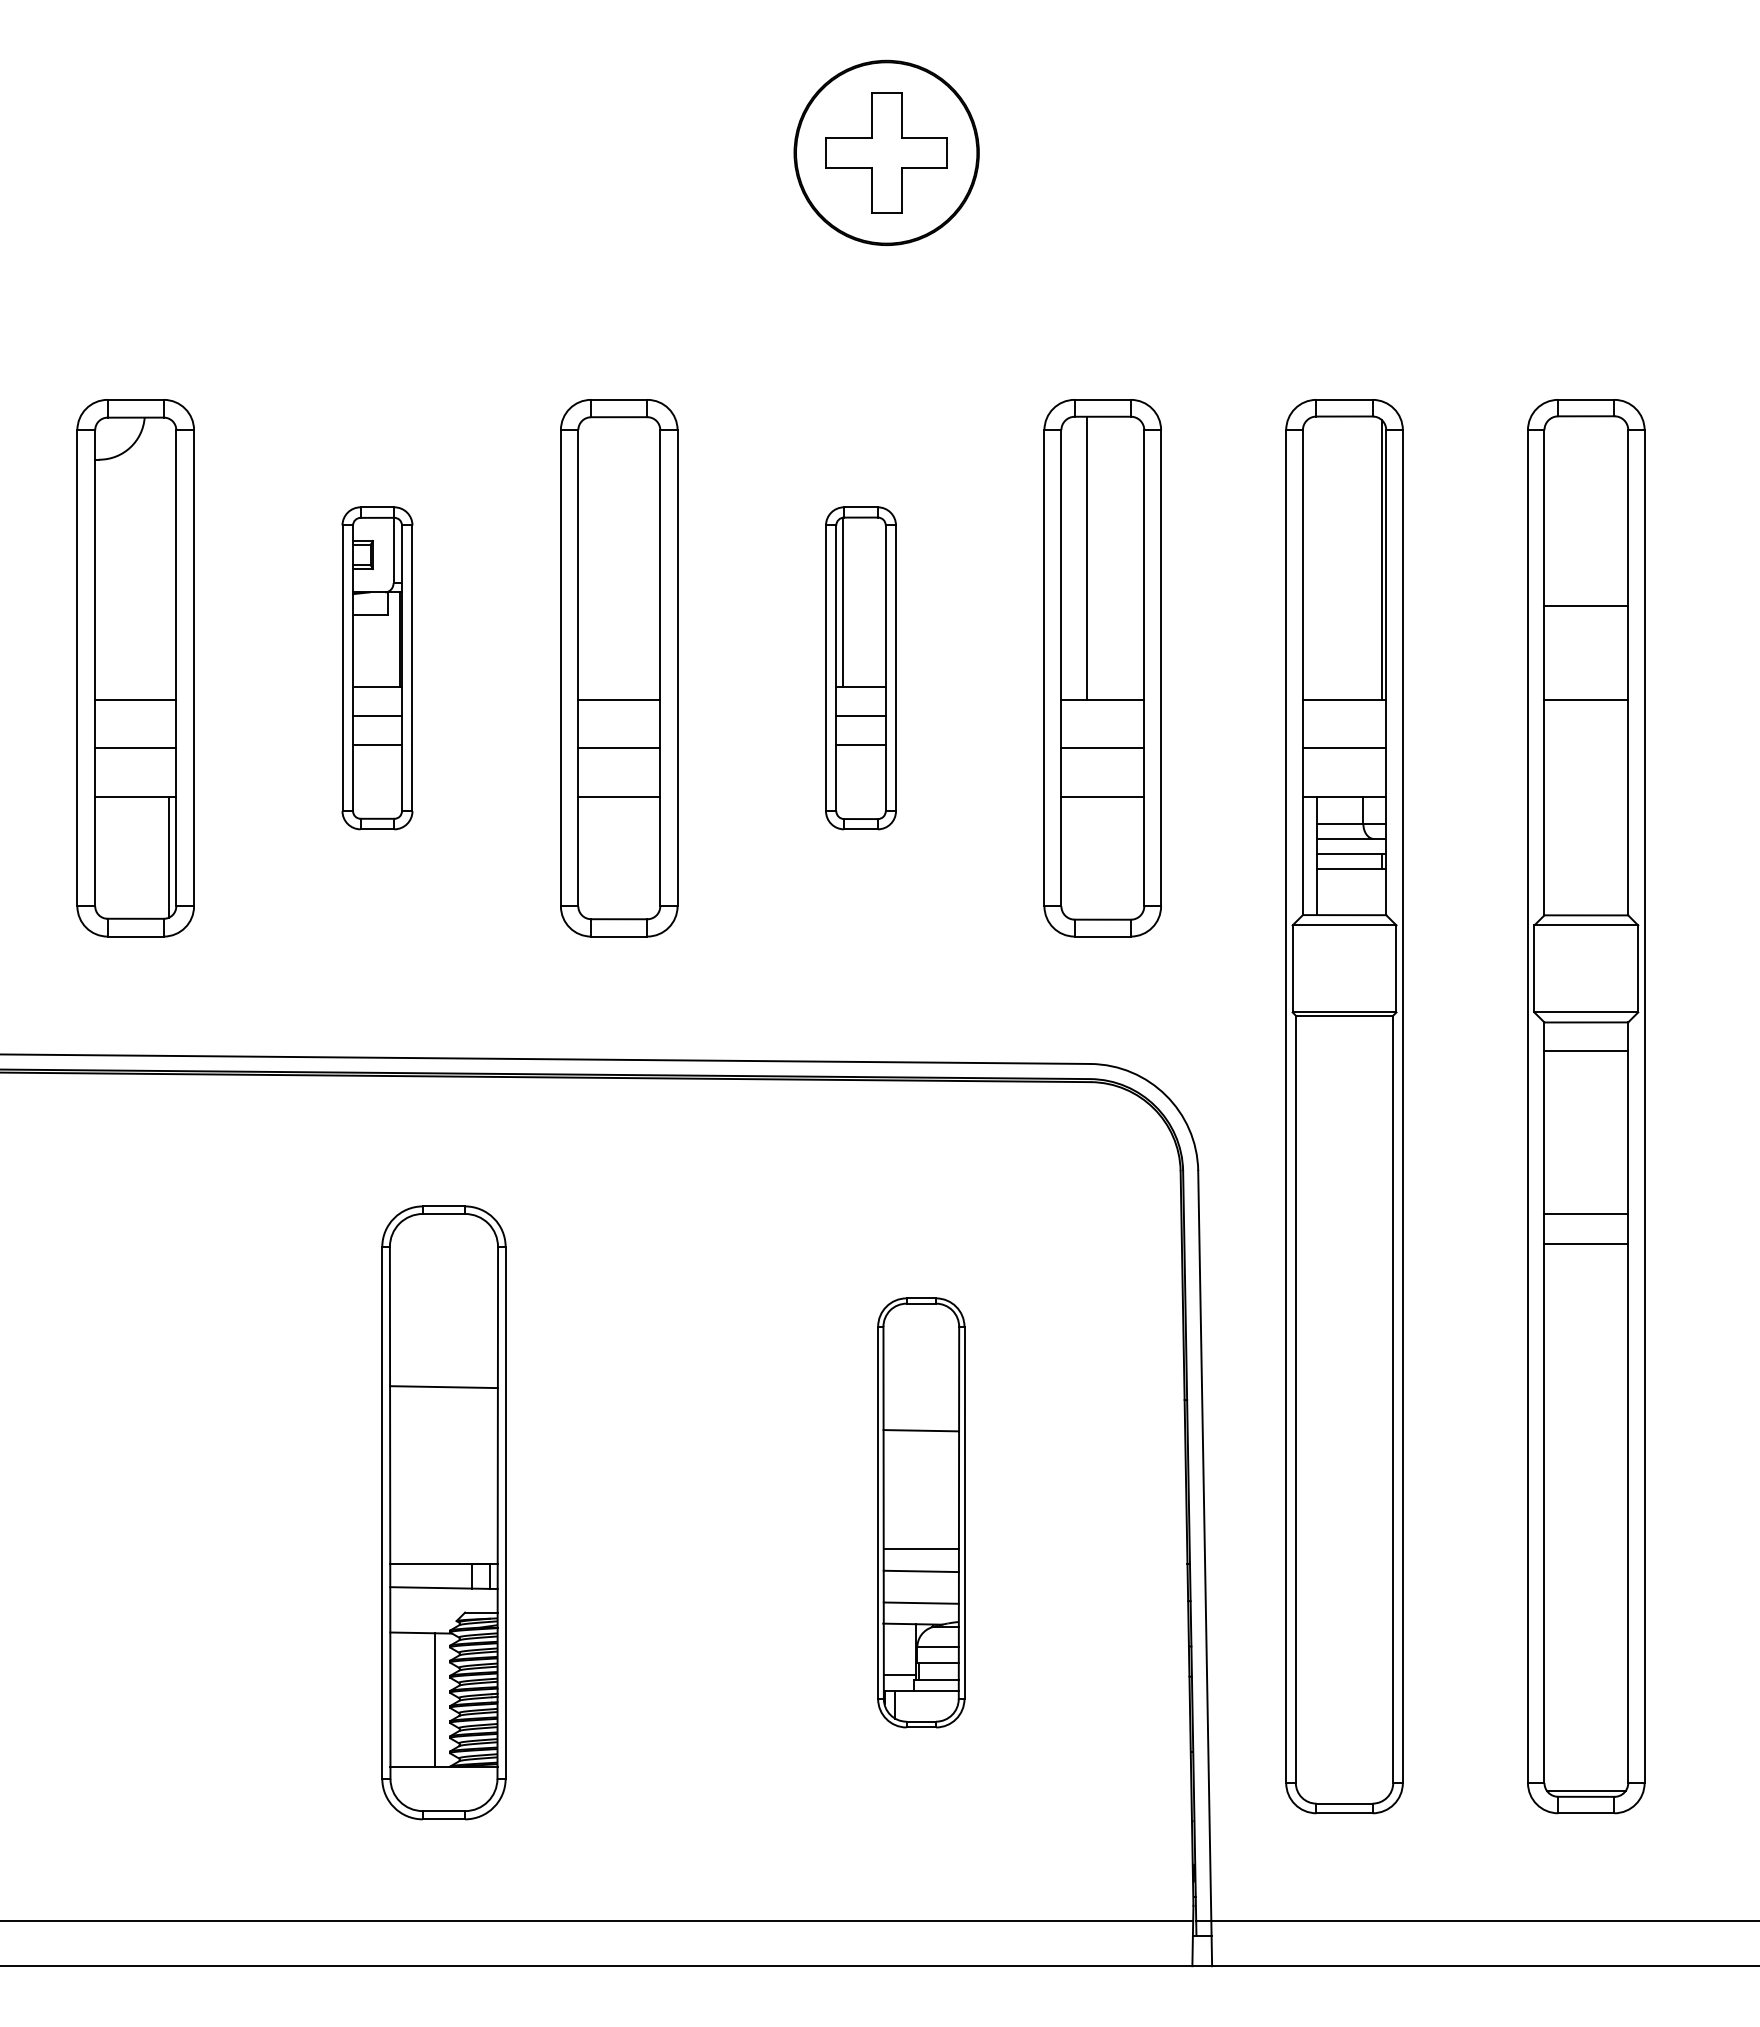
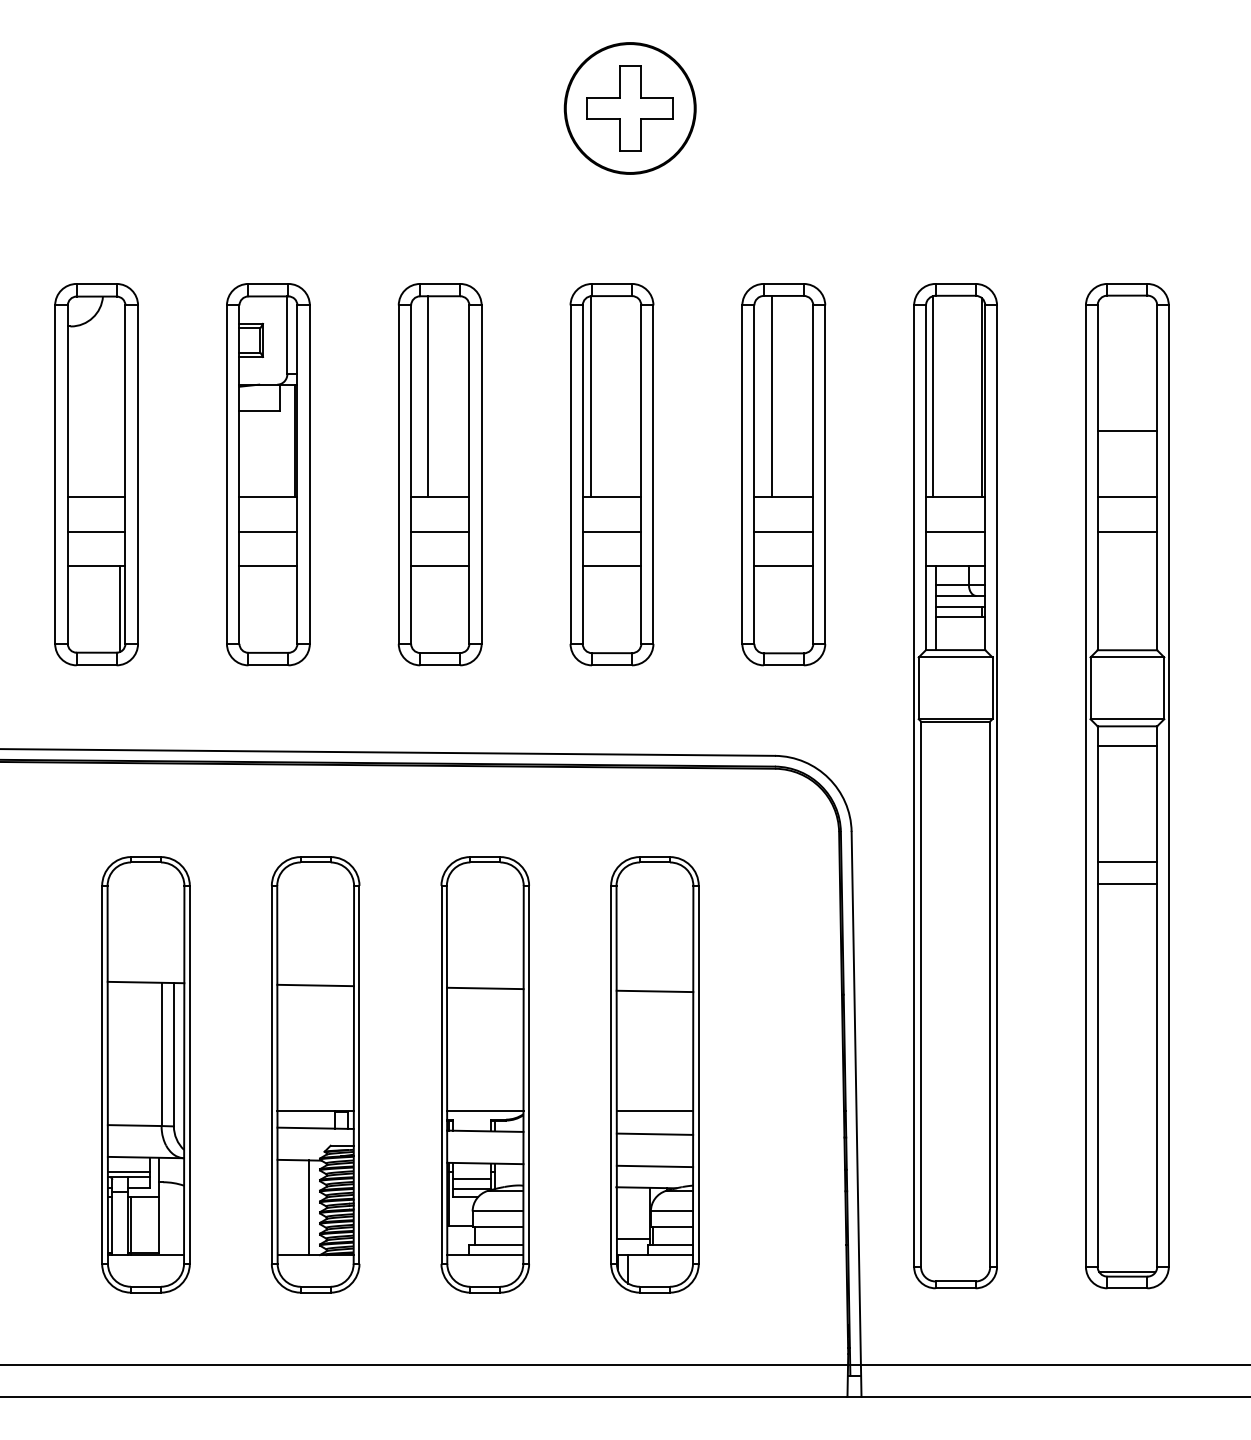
line: (602, 558) -> (428, 396), added
line: (1312, 558) -> (932, 396), added
part: (377, 668) -> (268, 474), size x1.67
part: (860, 668) -> (611, 474), size x1.67
line: (1586, 748) -> (1127, 531), added
part: (204, 1512) -> (145, 1074), added
part: (682, 1512) -> (485, 1074), added
part: (920, 1512) -> (654, 1074), size x1.43

